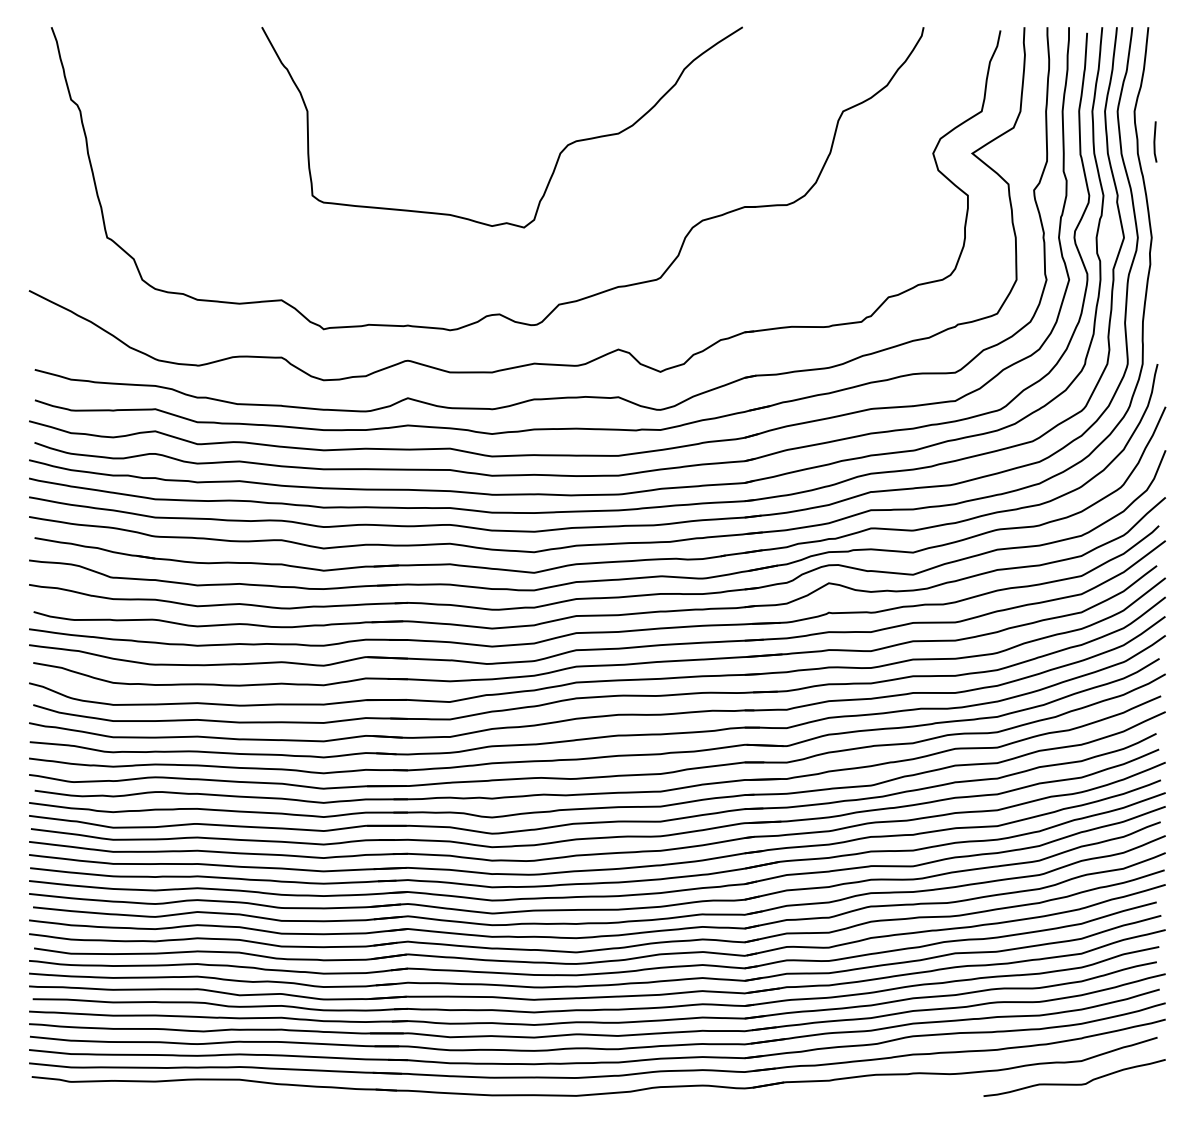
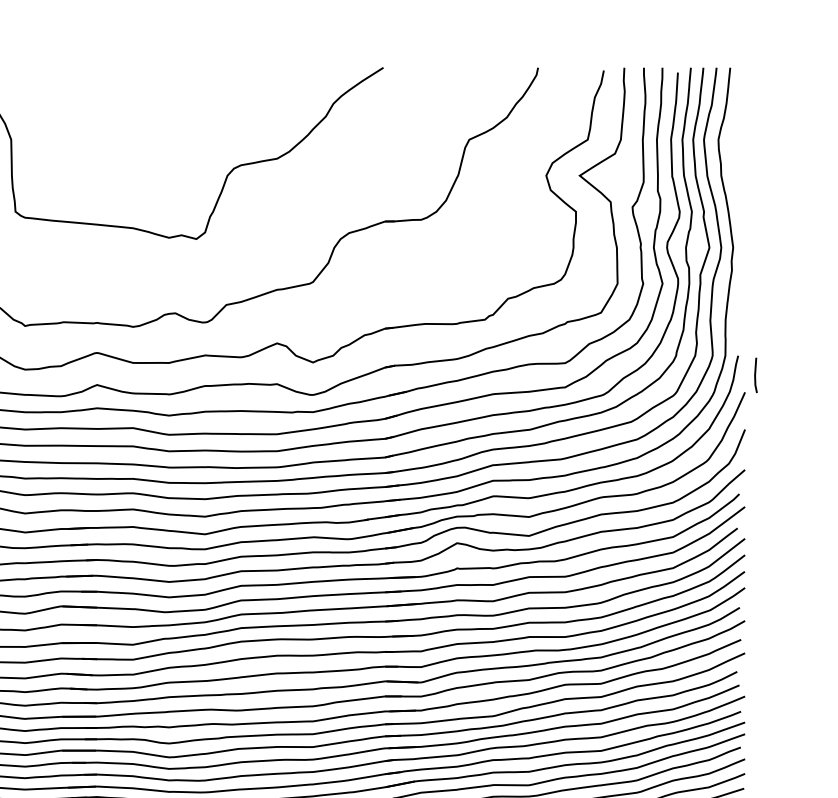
line: (1155, 141) -> (756, 374), moved

